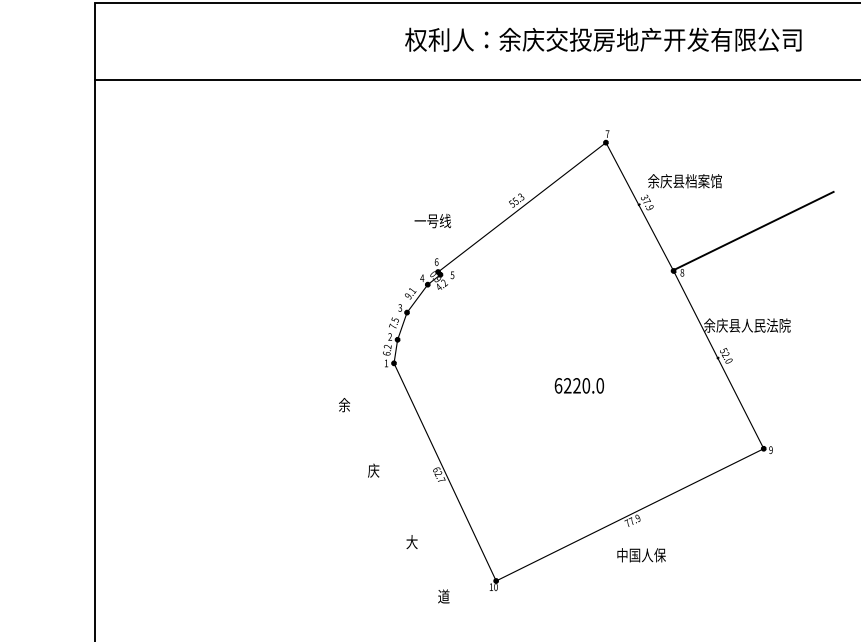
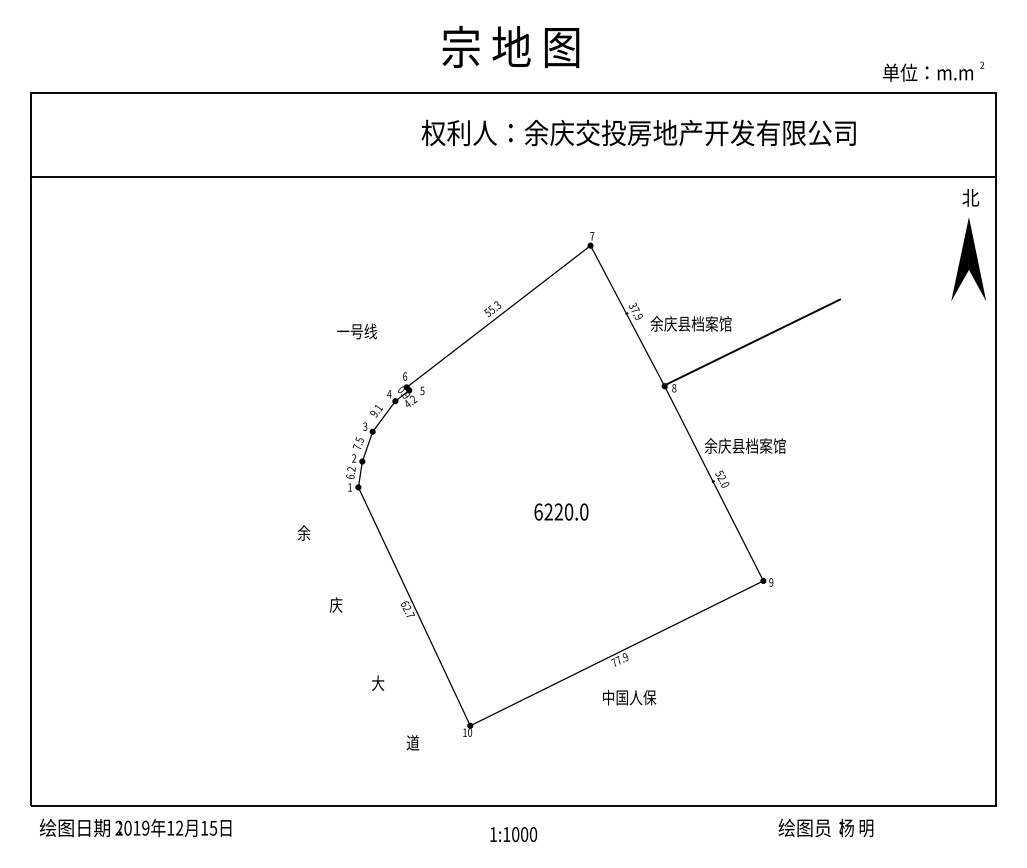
text: (603, 39) -> (638, 132), moved
text: (684, 180) -> (690, 323), moved
text: (432, 221) -> (356, 331), moved
text: (747, 325) -> (745, 445), 余庆县人民法院 -> 余庆县档案馆

